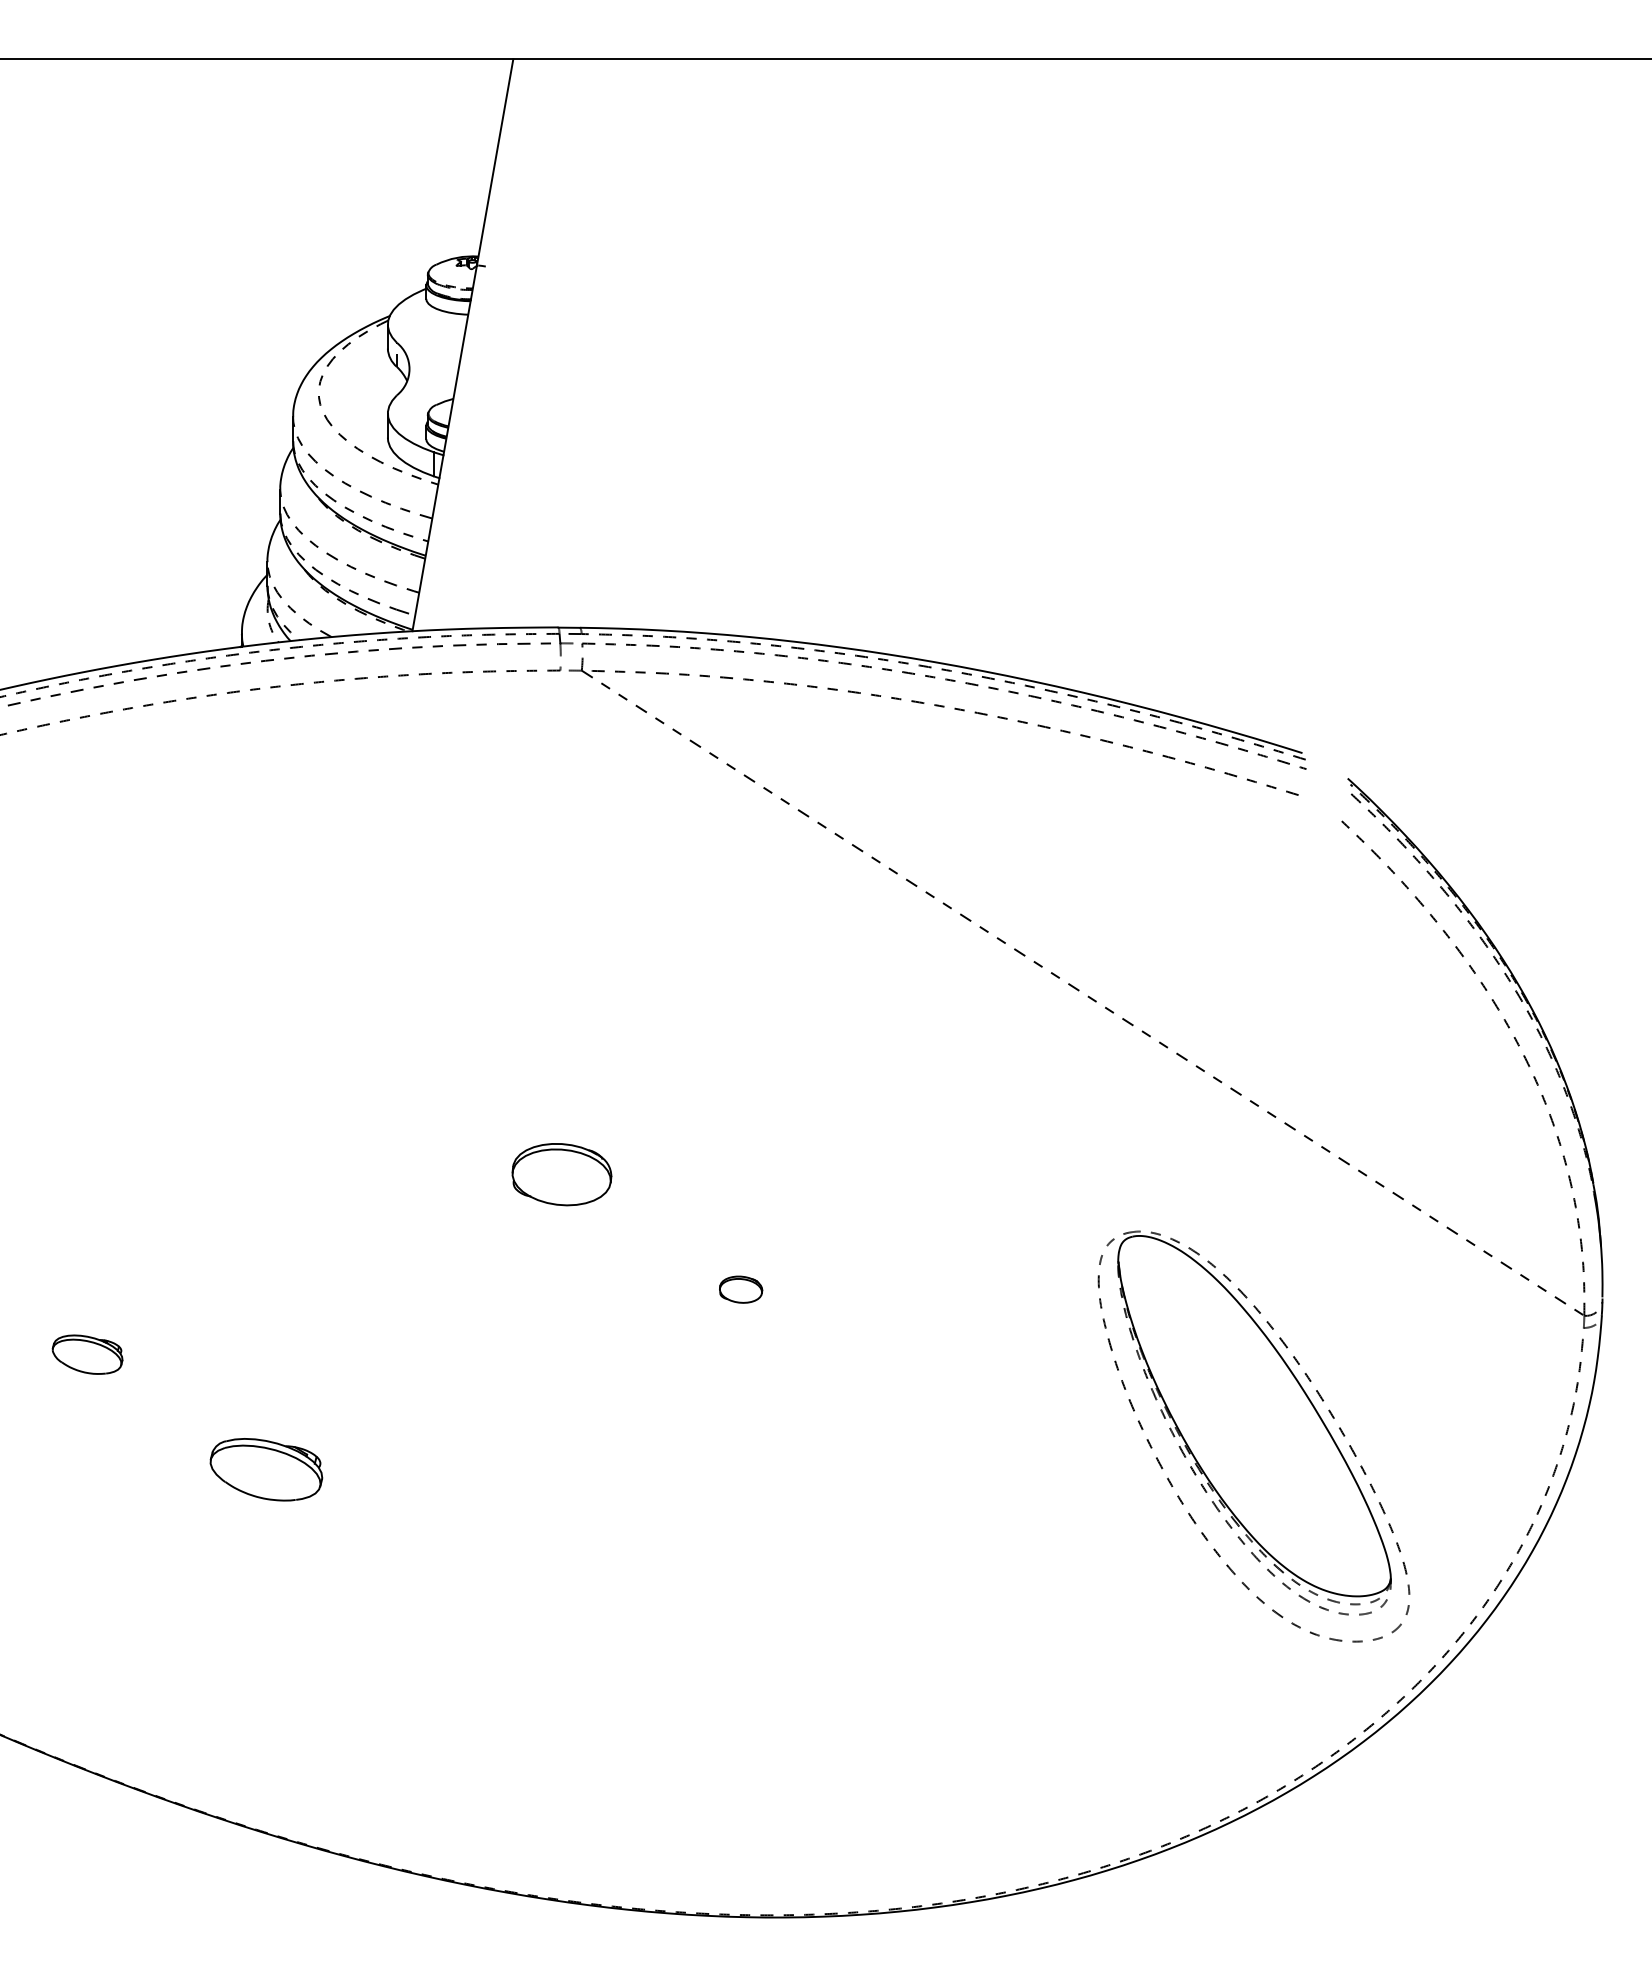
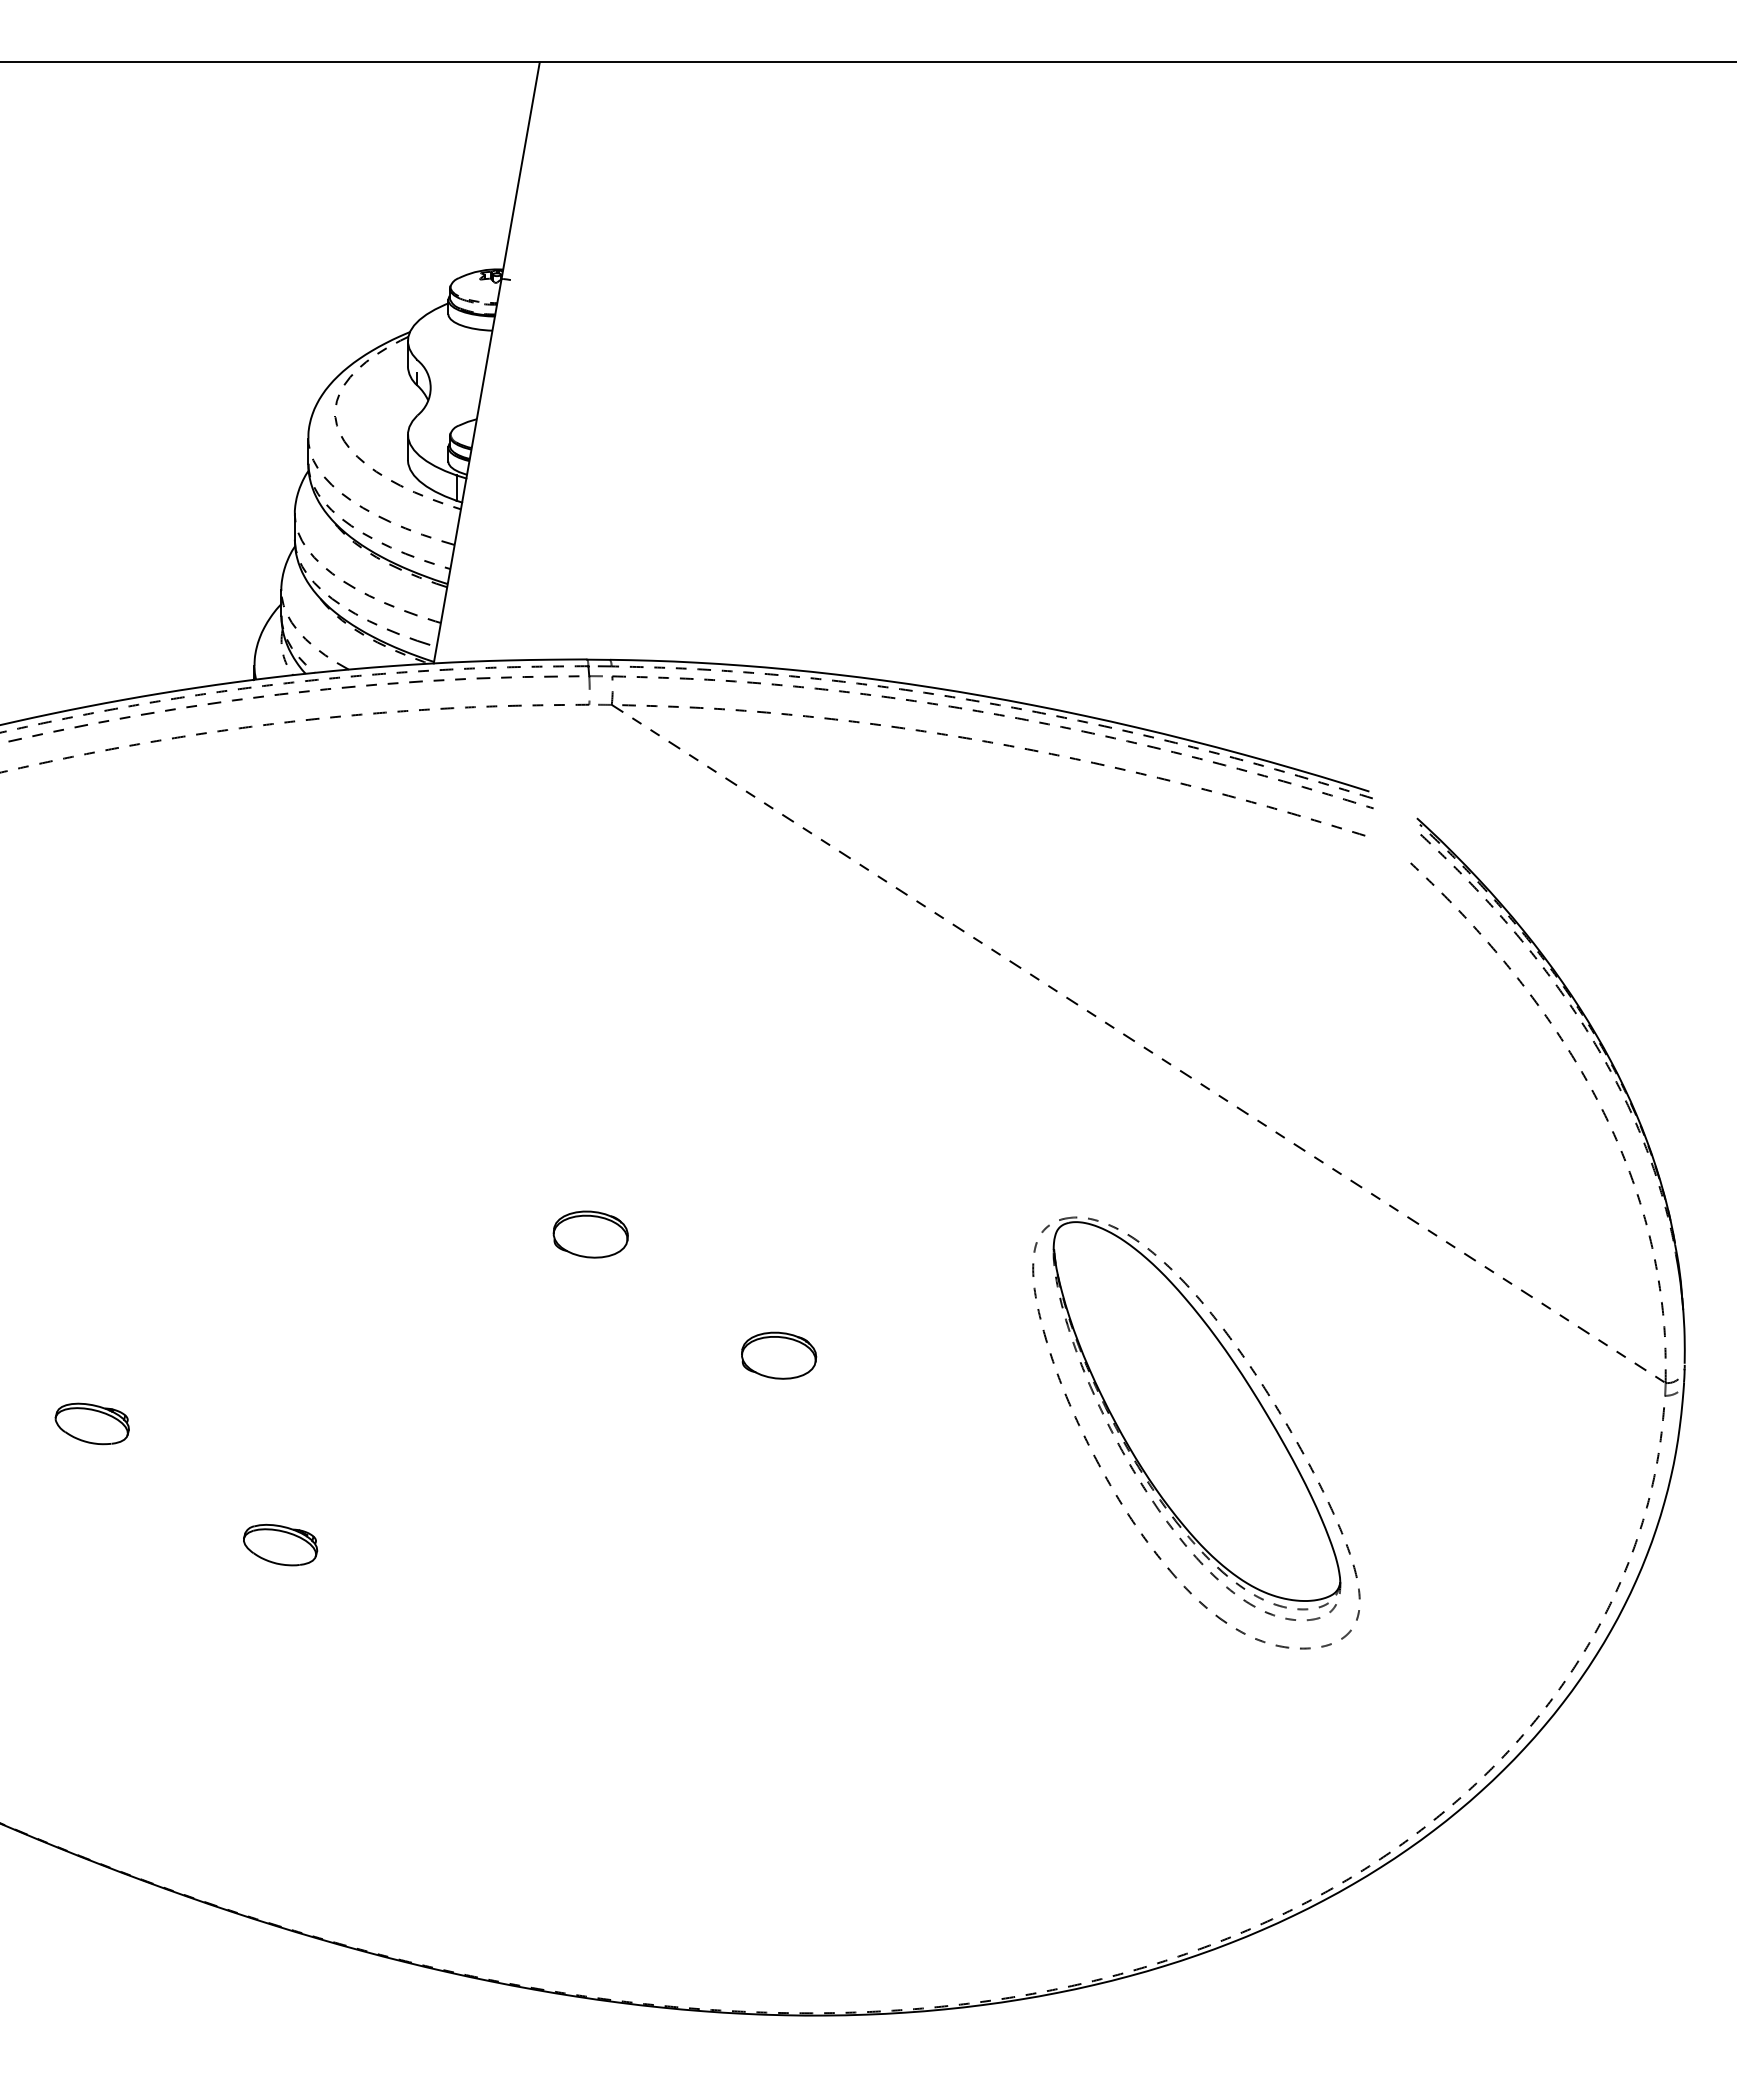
part: (561, 1174) -> (590, 1234), size x0.71
part: (741, 1289) -> (779, 1355), size x1.67
part: (1254, 1436) -> (1196, 1432), moved
part: (266, 1470) -> (280, 1545), size x0.62

